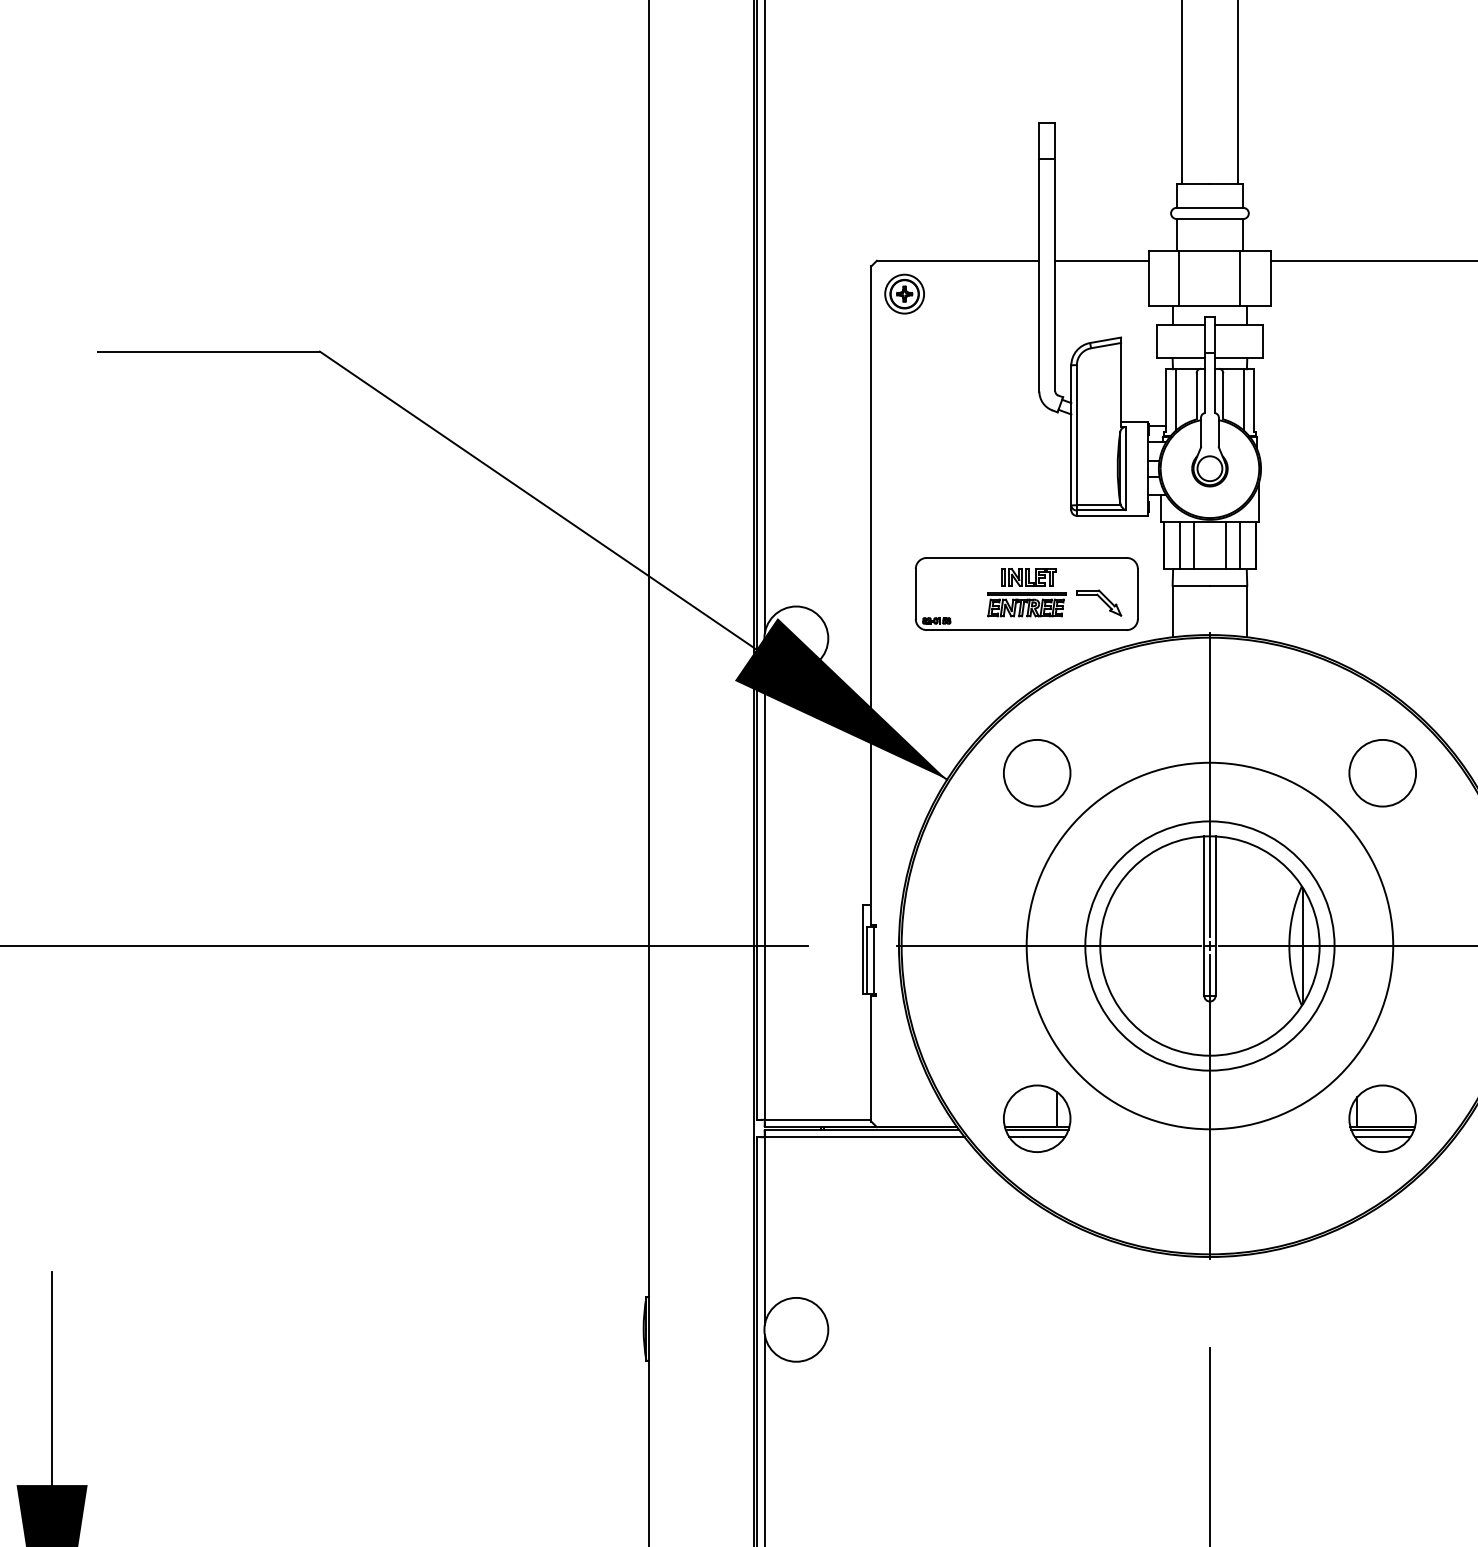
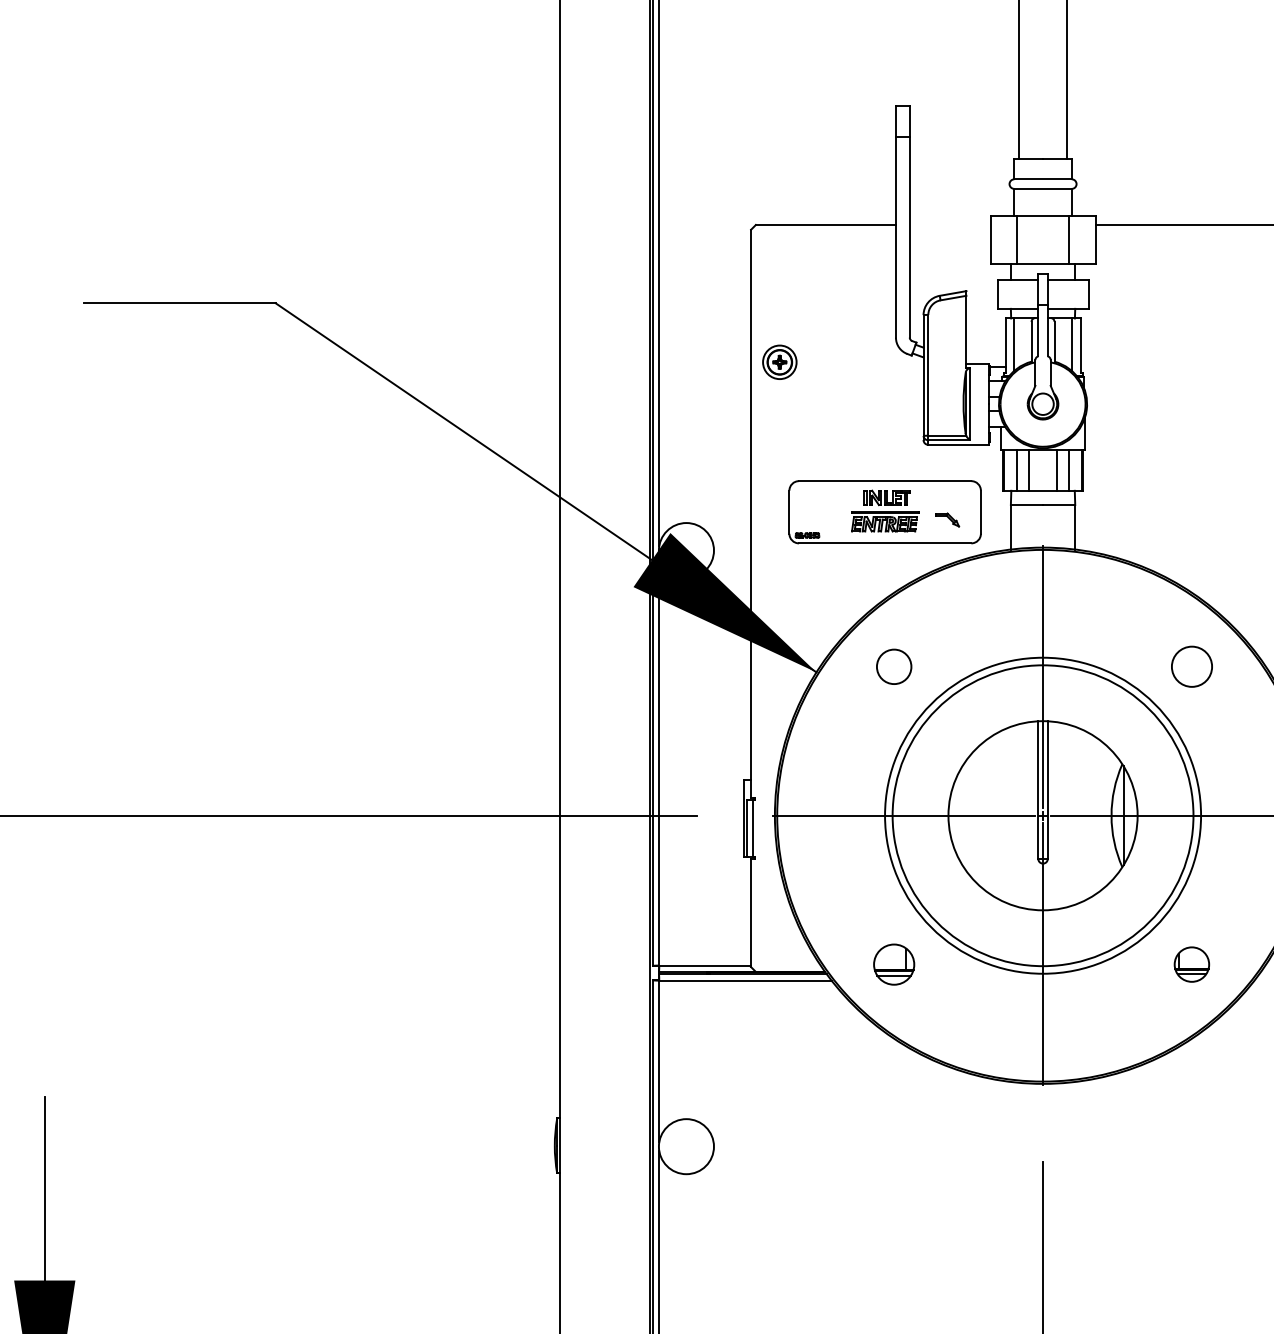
line: (1102, 260) -> (950, 224), removed
part: (904, 293) -> (779, 361), moved
part: (1099, 602) -> (947, 519), size x0.6
circle: (1382, 772) -> (1191, 666), size x0.7
circle: (1037, 773) -> (894, 667), size x0.6
circle: (1209, 945) -> (1042, 815), size x1.4
part: (1037, 1118) -> (894, 964), size x0.7
part: (1382, 1118) -> (1191, 964), size x0.6

